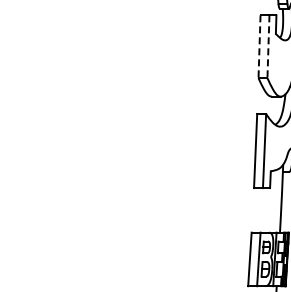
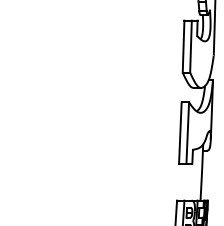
line: (259, 47) -> (183, 47), dashed -> solid
line: (268, 47) -> (191, 47), dashed -> solid

